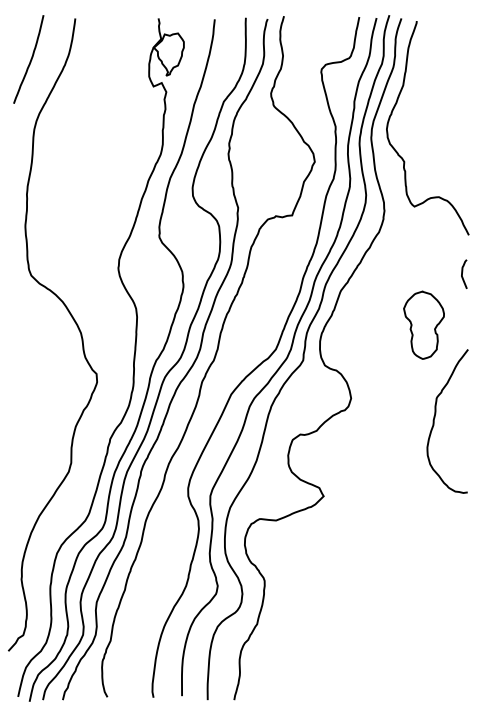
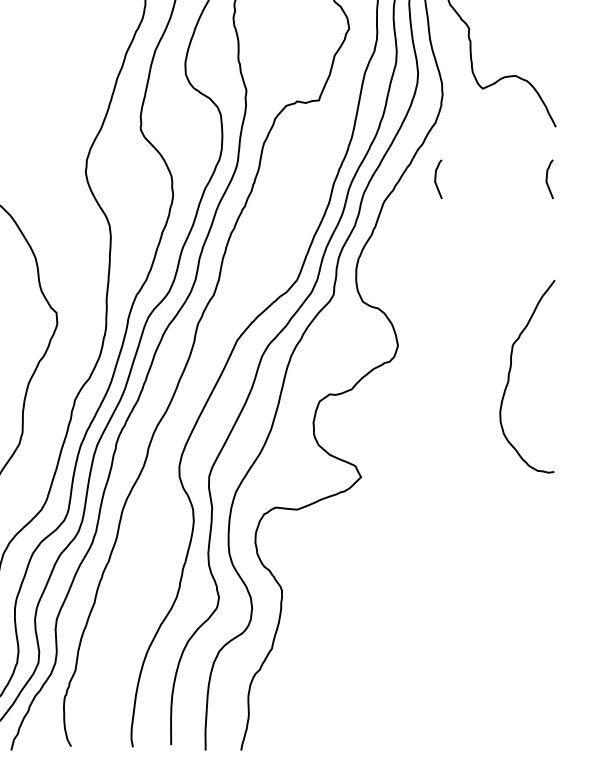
curve: (379, 273) -> (435, 178), added
part: (423, 324) -> (495, 246), removed

